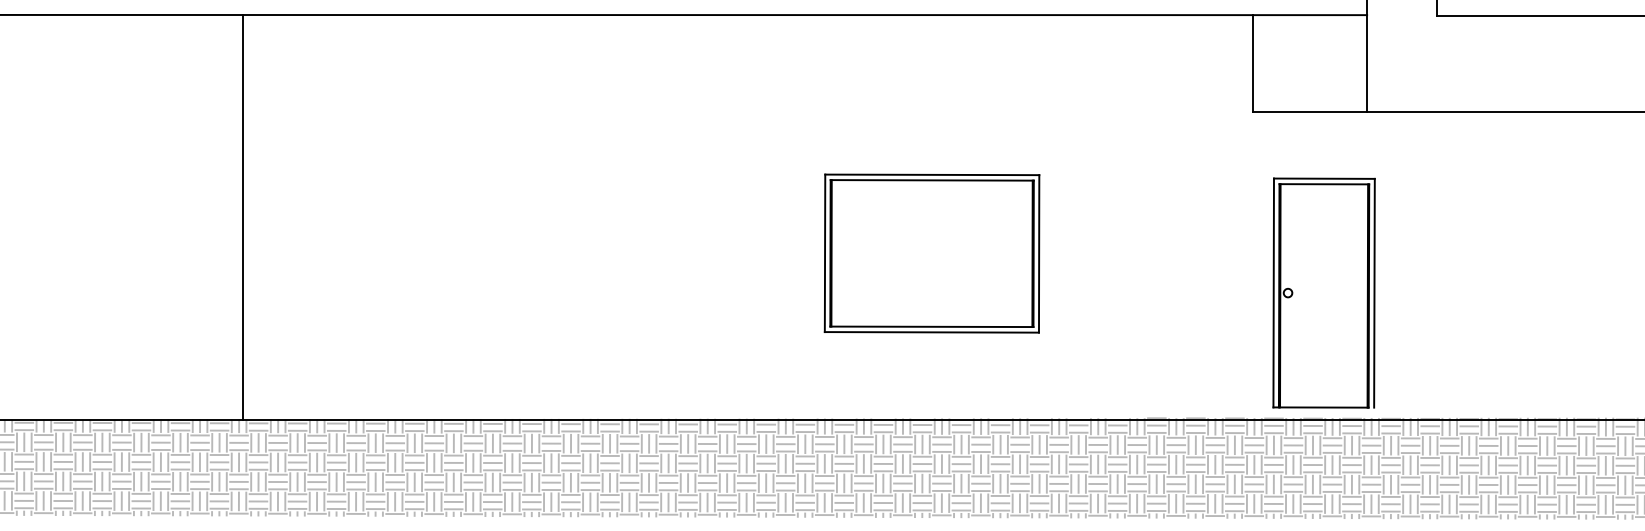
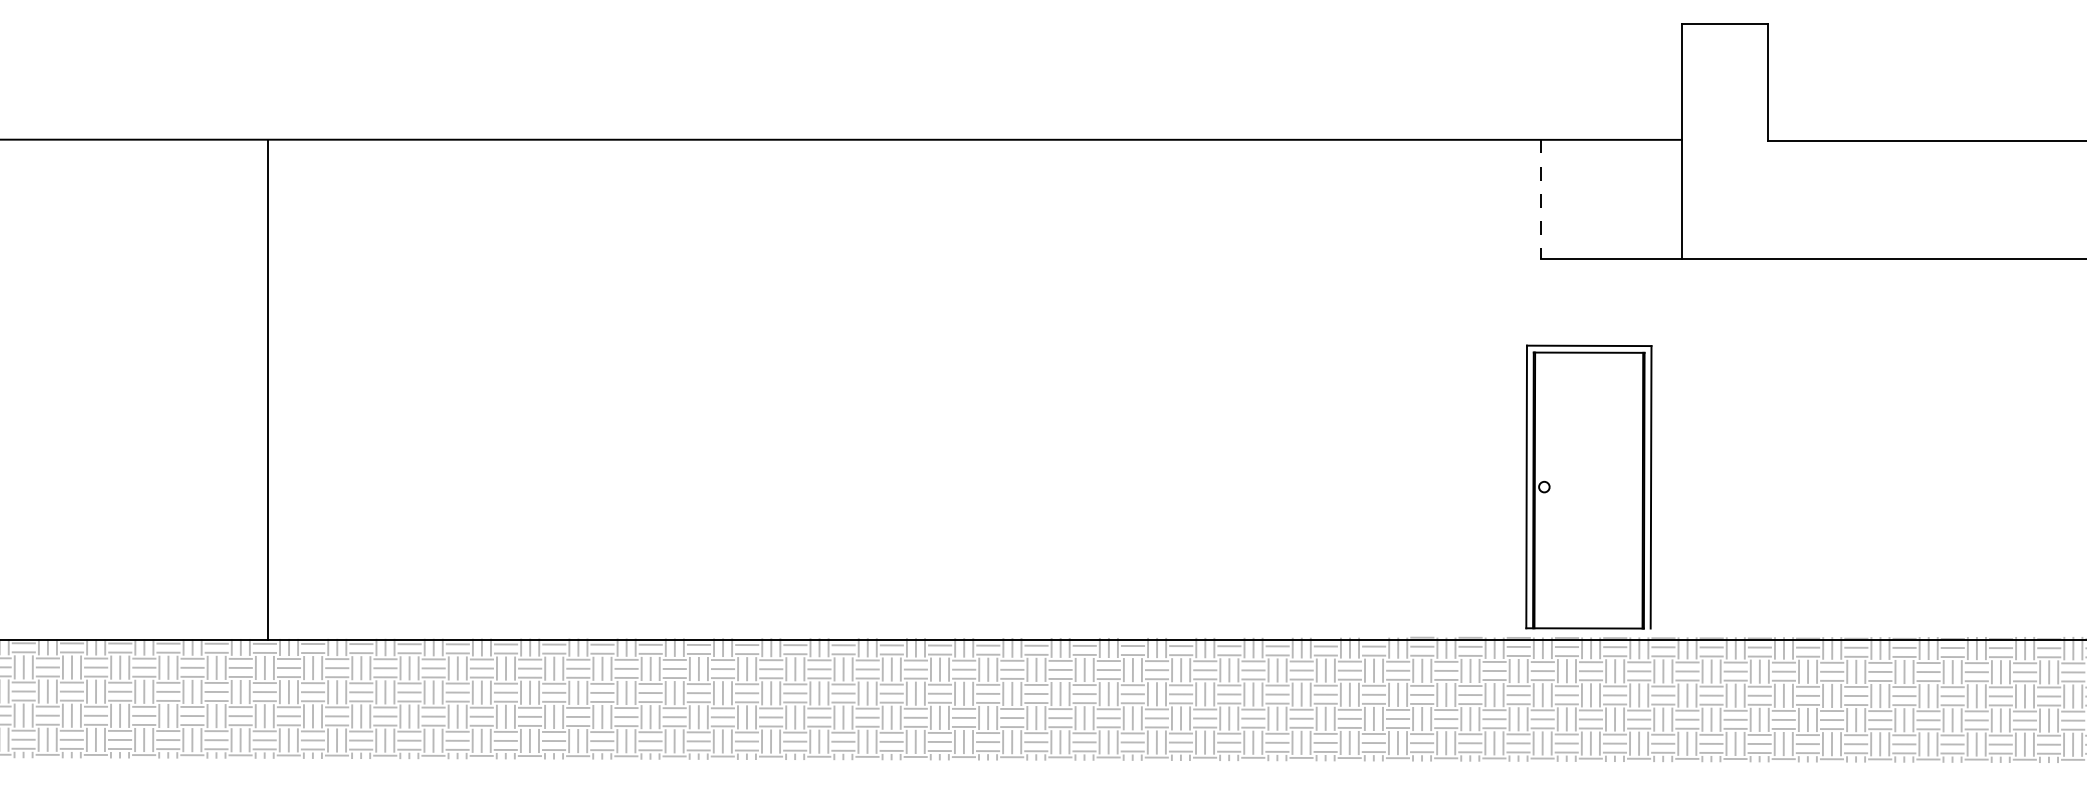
line: (1252, 63) -> (1540, 199), solid -> dashed
line: (243, 217) -> (268, 389), moved
part: (931, 252) -> (1144, 433), removed
part: (1323, 292) -> (1588, 486), moved

